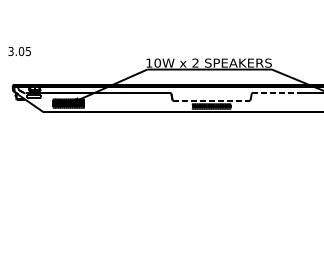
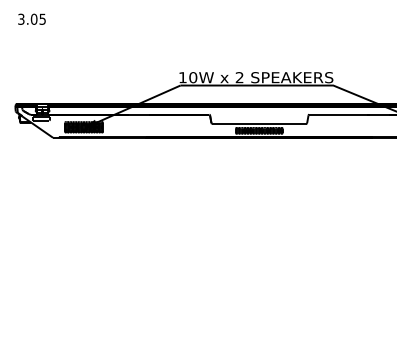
text: (19, 50) -> (31, 18), moved
line: (277, 93) -> (340, 114), dashed -> solid
line: (211, 100) -> (259, 123), dashed -> solid

